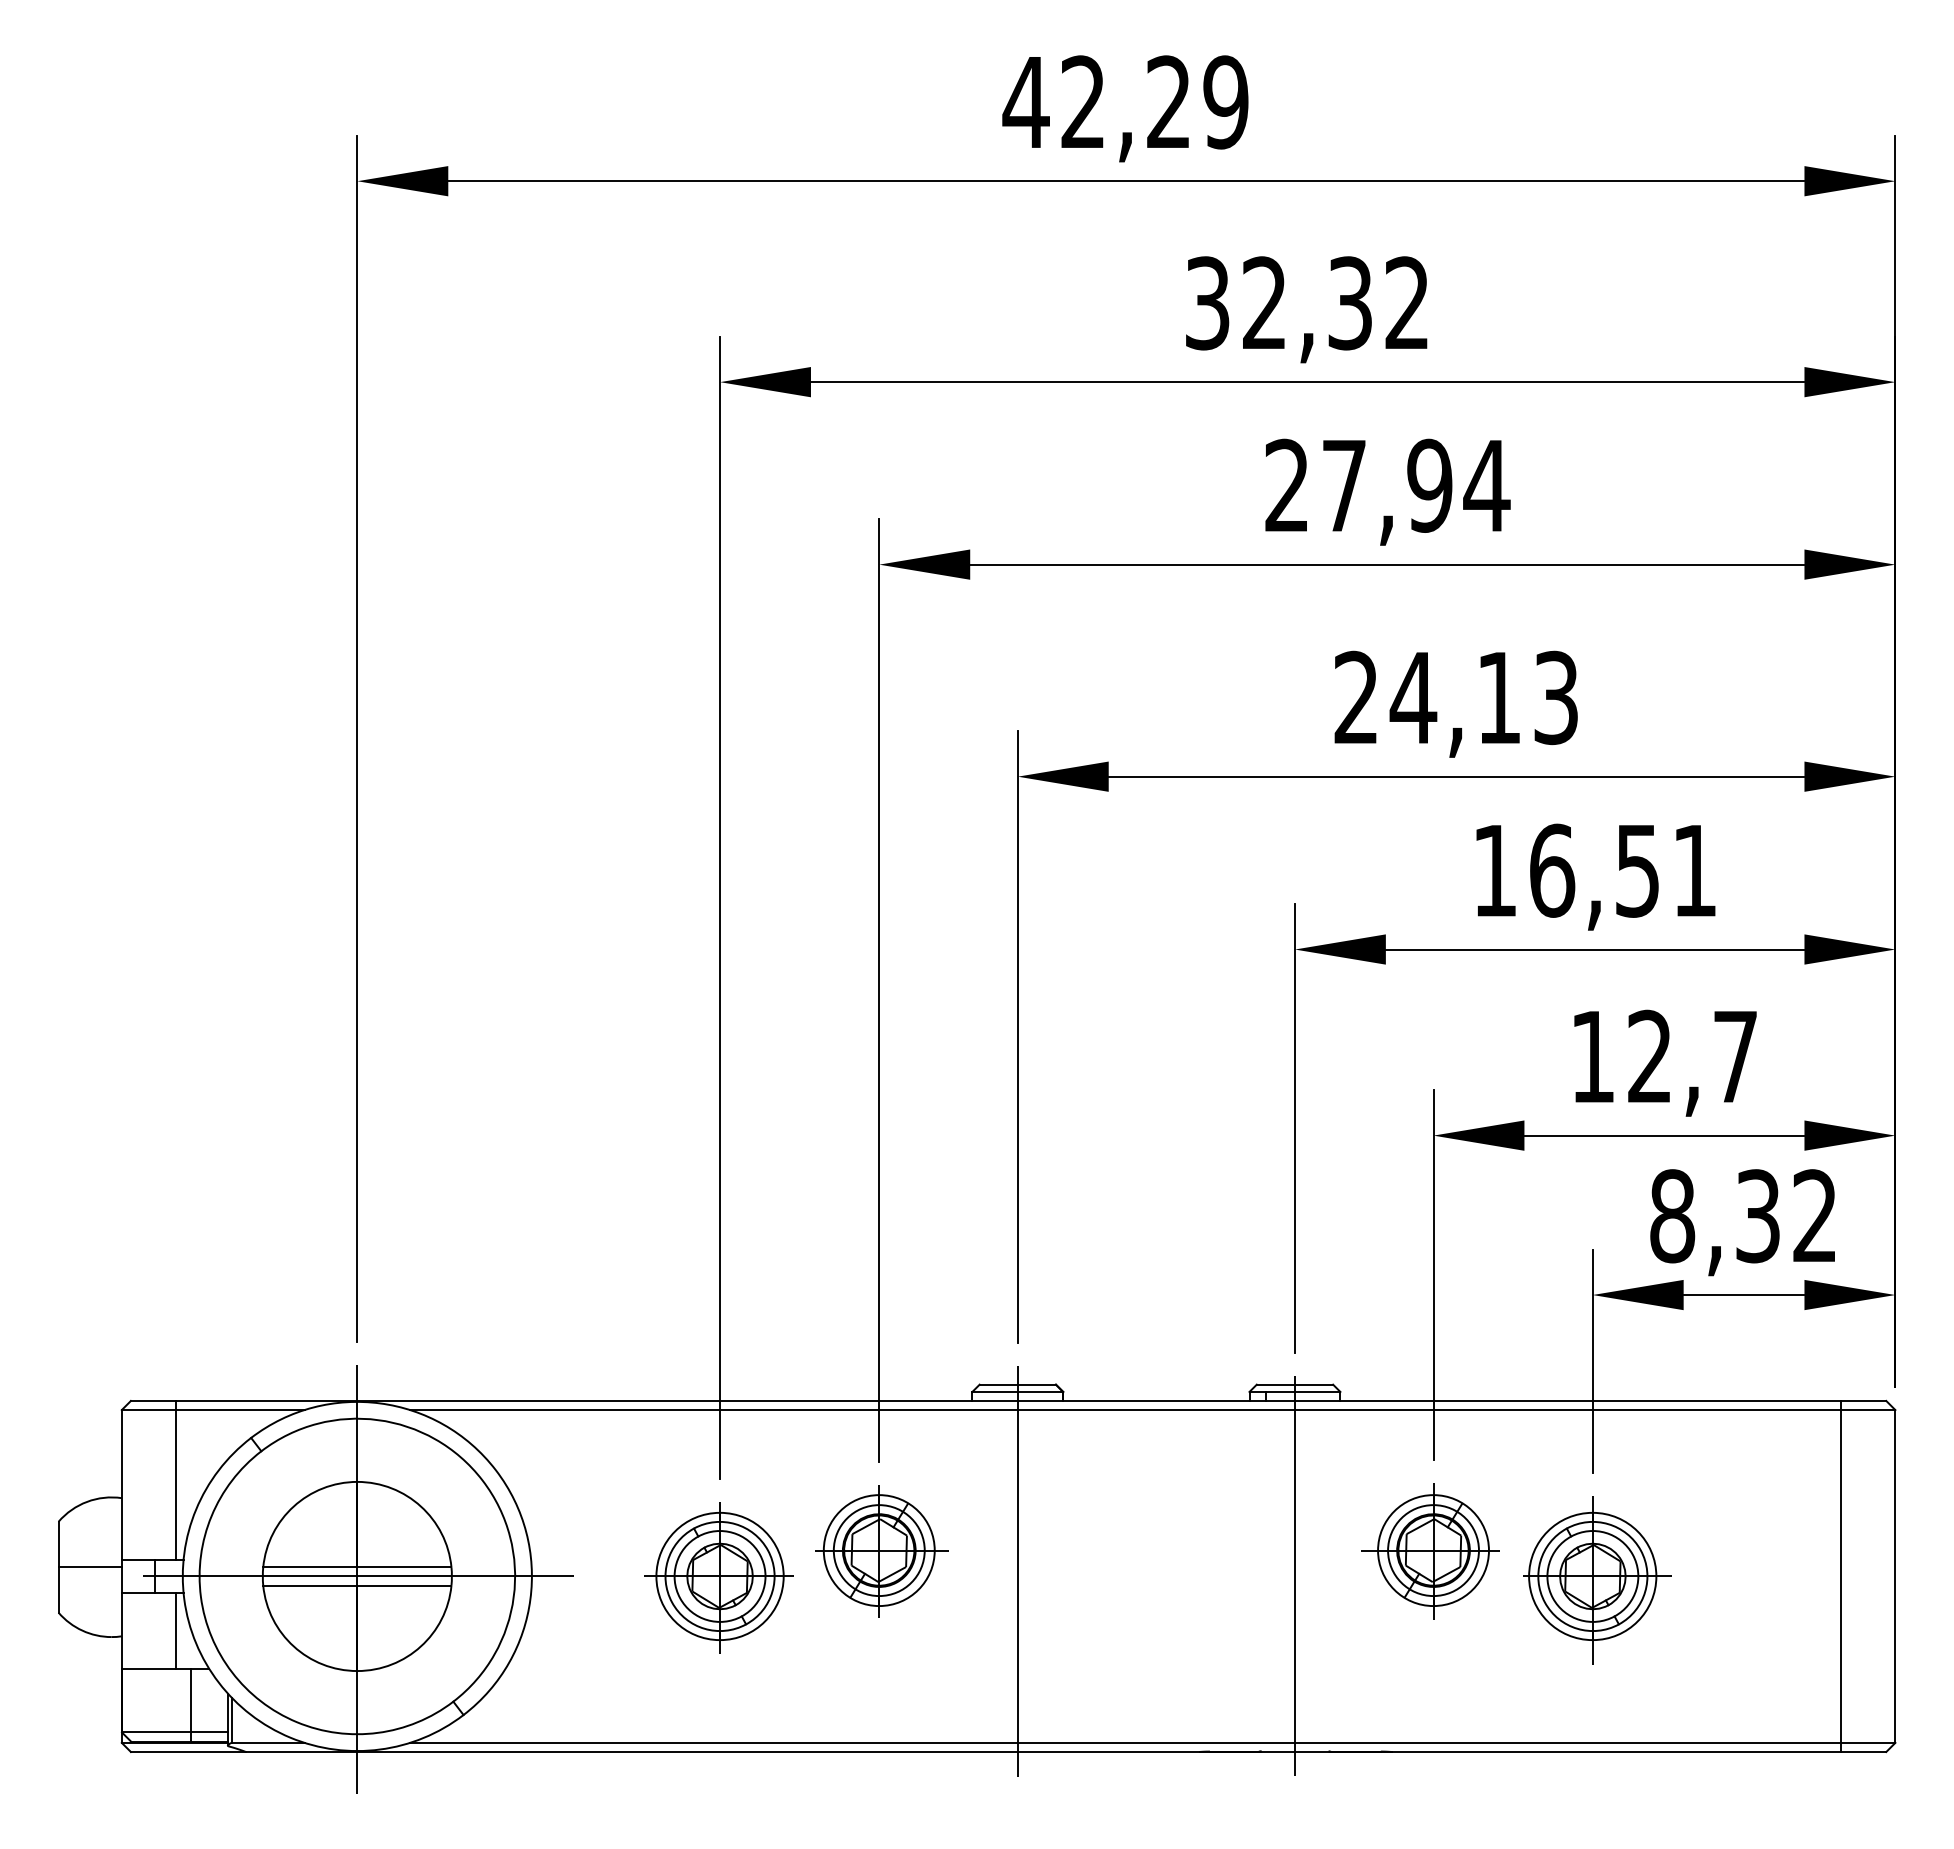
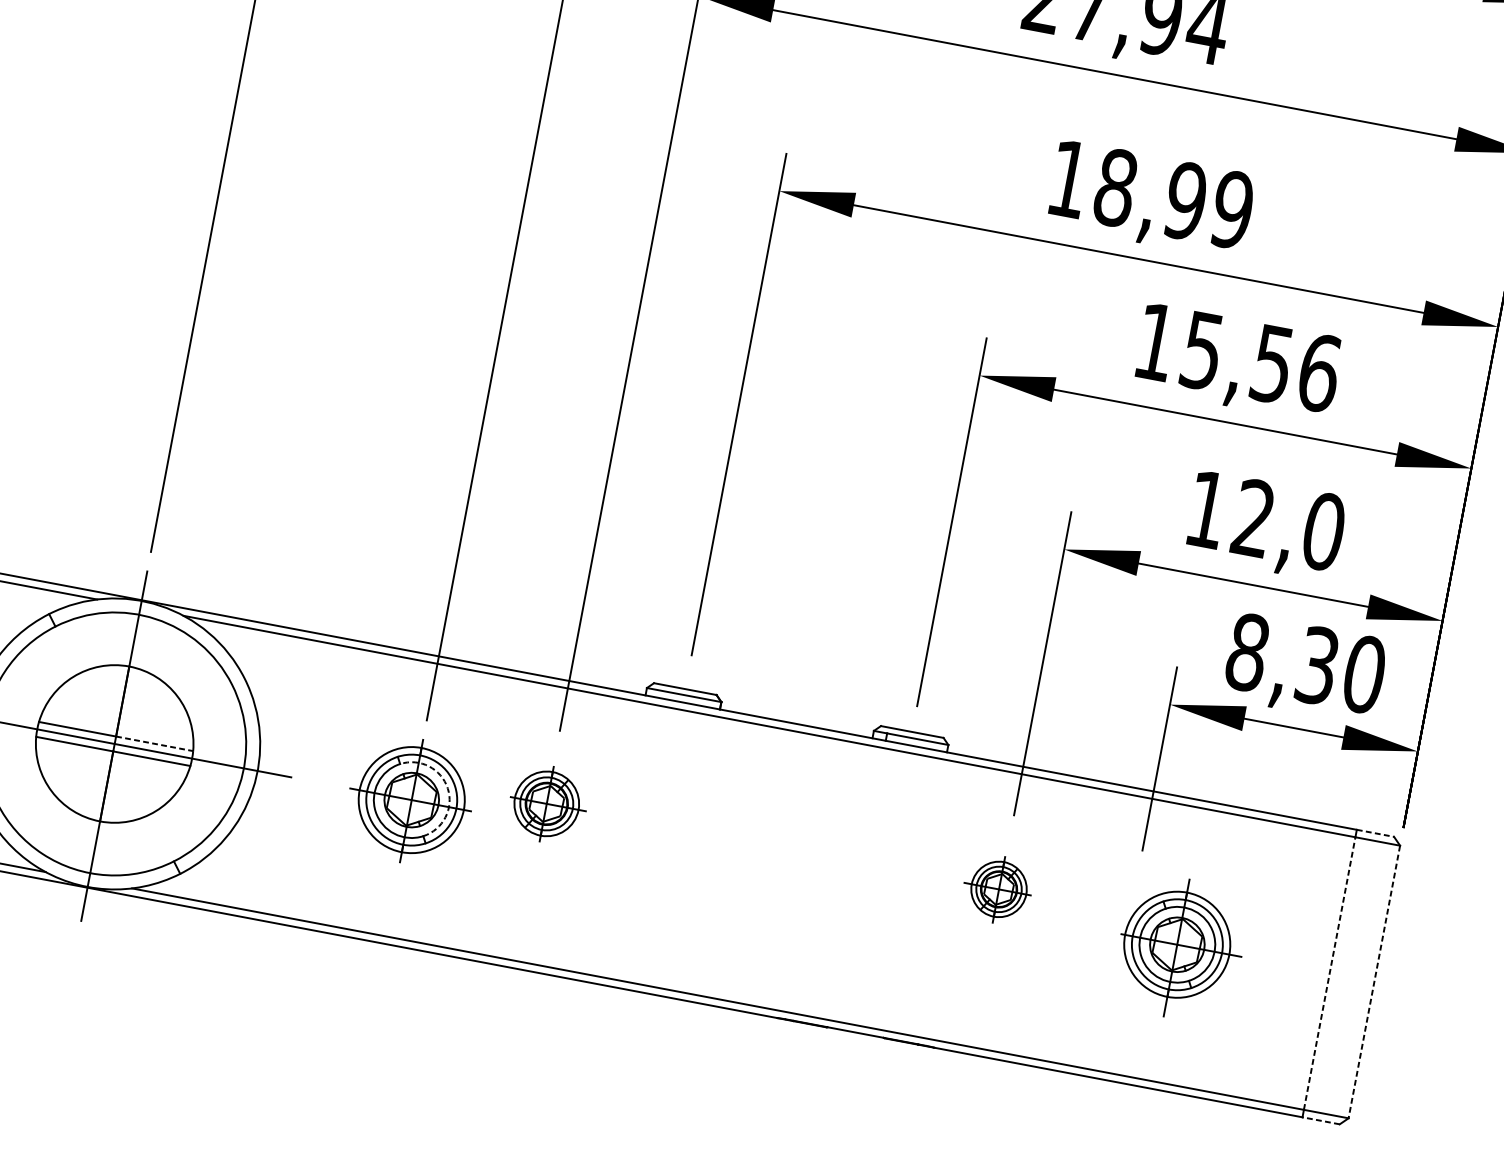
text: (1456, 697) -> (1150, 194), 24,13 -> 18,99
text: (1623, 870) -> (1260, 361), 16,51 -> 15,56
text: (1735, 1056) -> (1323, 531), 12,7 -> 12,0
text: (1814, 1216) -> (1363, 674), 8,32 -> 8,30
line: (1863, 1400) -> (1375, 832), solid -> dashed
part: (881, 1551) -> (547, 804), size x0.7
part: (1430, 1551) -> (997, 889), size x0.6
arc: (760, 1554) -> (448, 788), solid -> dashed
line: (404, 1567) -> (154, 743), solid -> dashed
line: (1017, 1571) -> (656, 842), removed
line: (1294, 1575) -> (882, 888), removed
line: (1840, 1575) -> (1329, 972), solid -> dashed
line: (1895, 1576) -> (1374, 982), solid -> dashed
part: (1597, 1580) -> (1180, 948), moved
line: (1863, 1751) -> (1321, 1120), solid -> dashed

